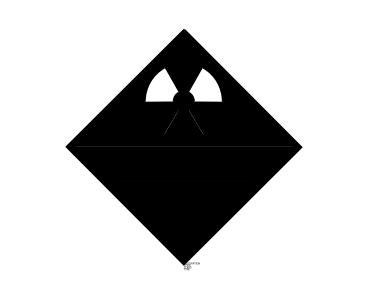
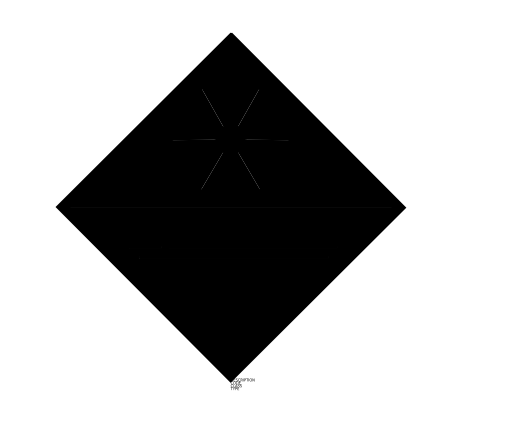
fill: (161, 84) -> (197, 114), added
fill: (205, 84) -> (262, 114), added

